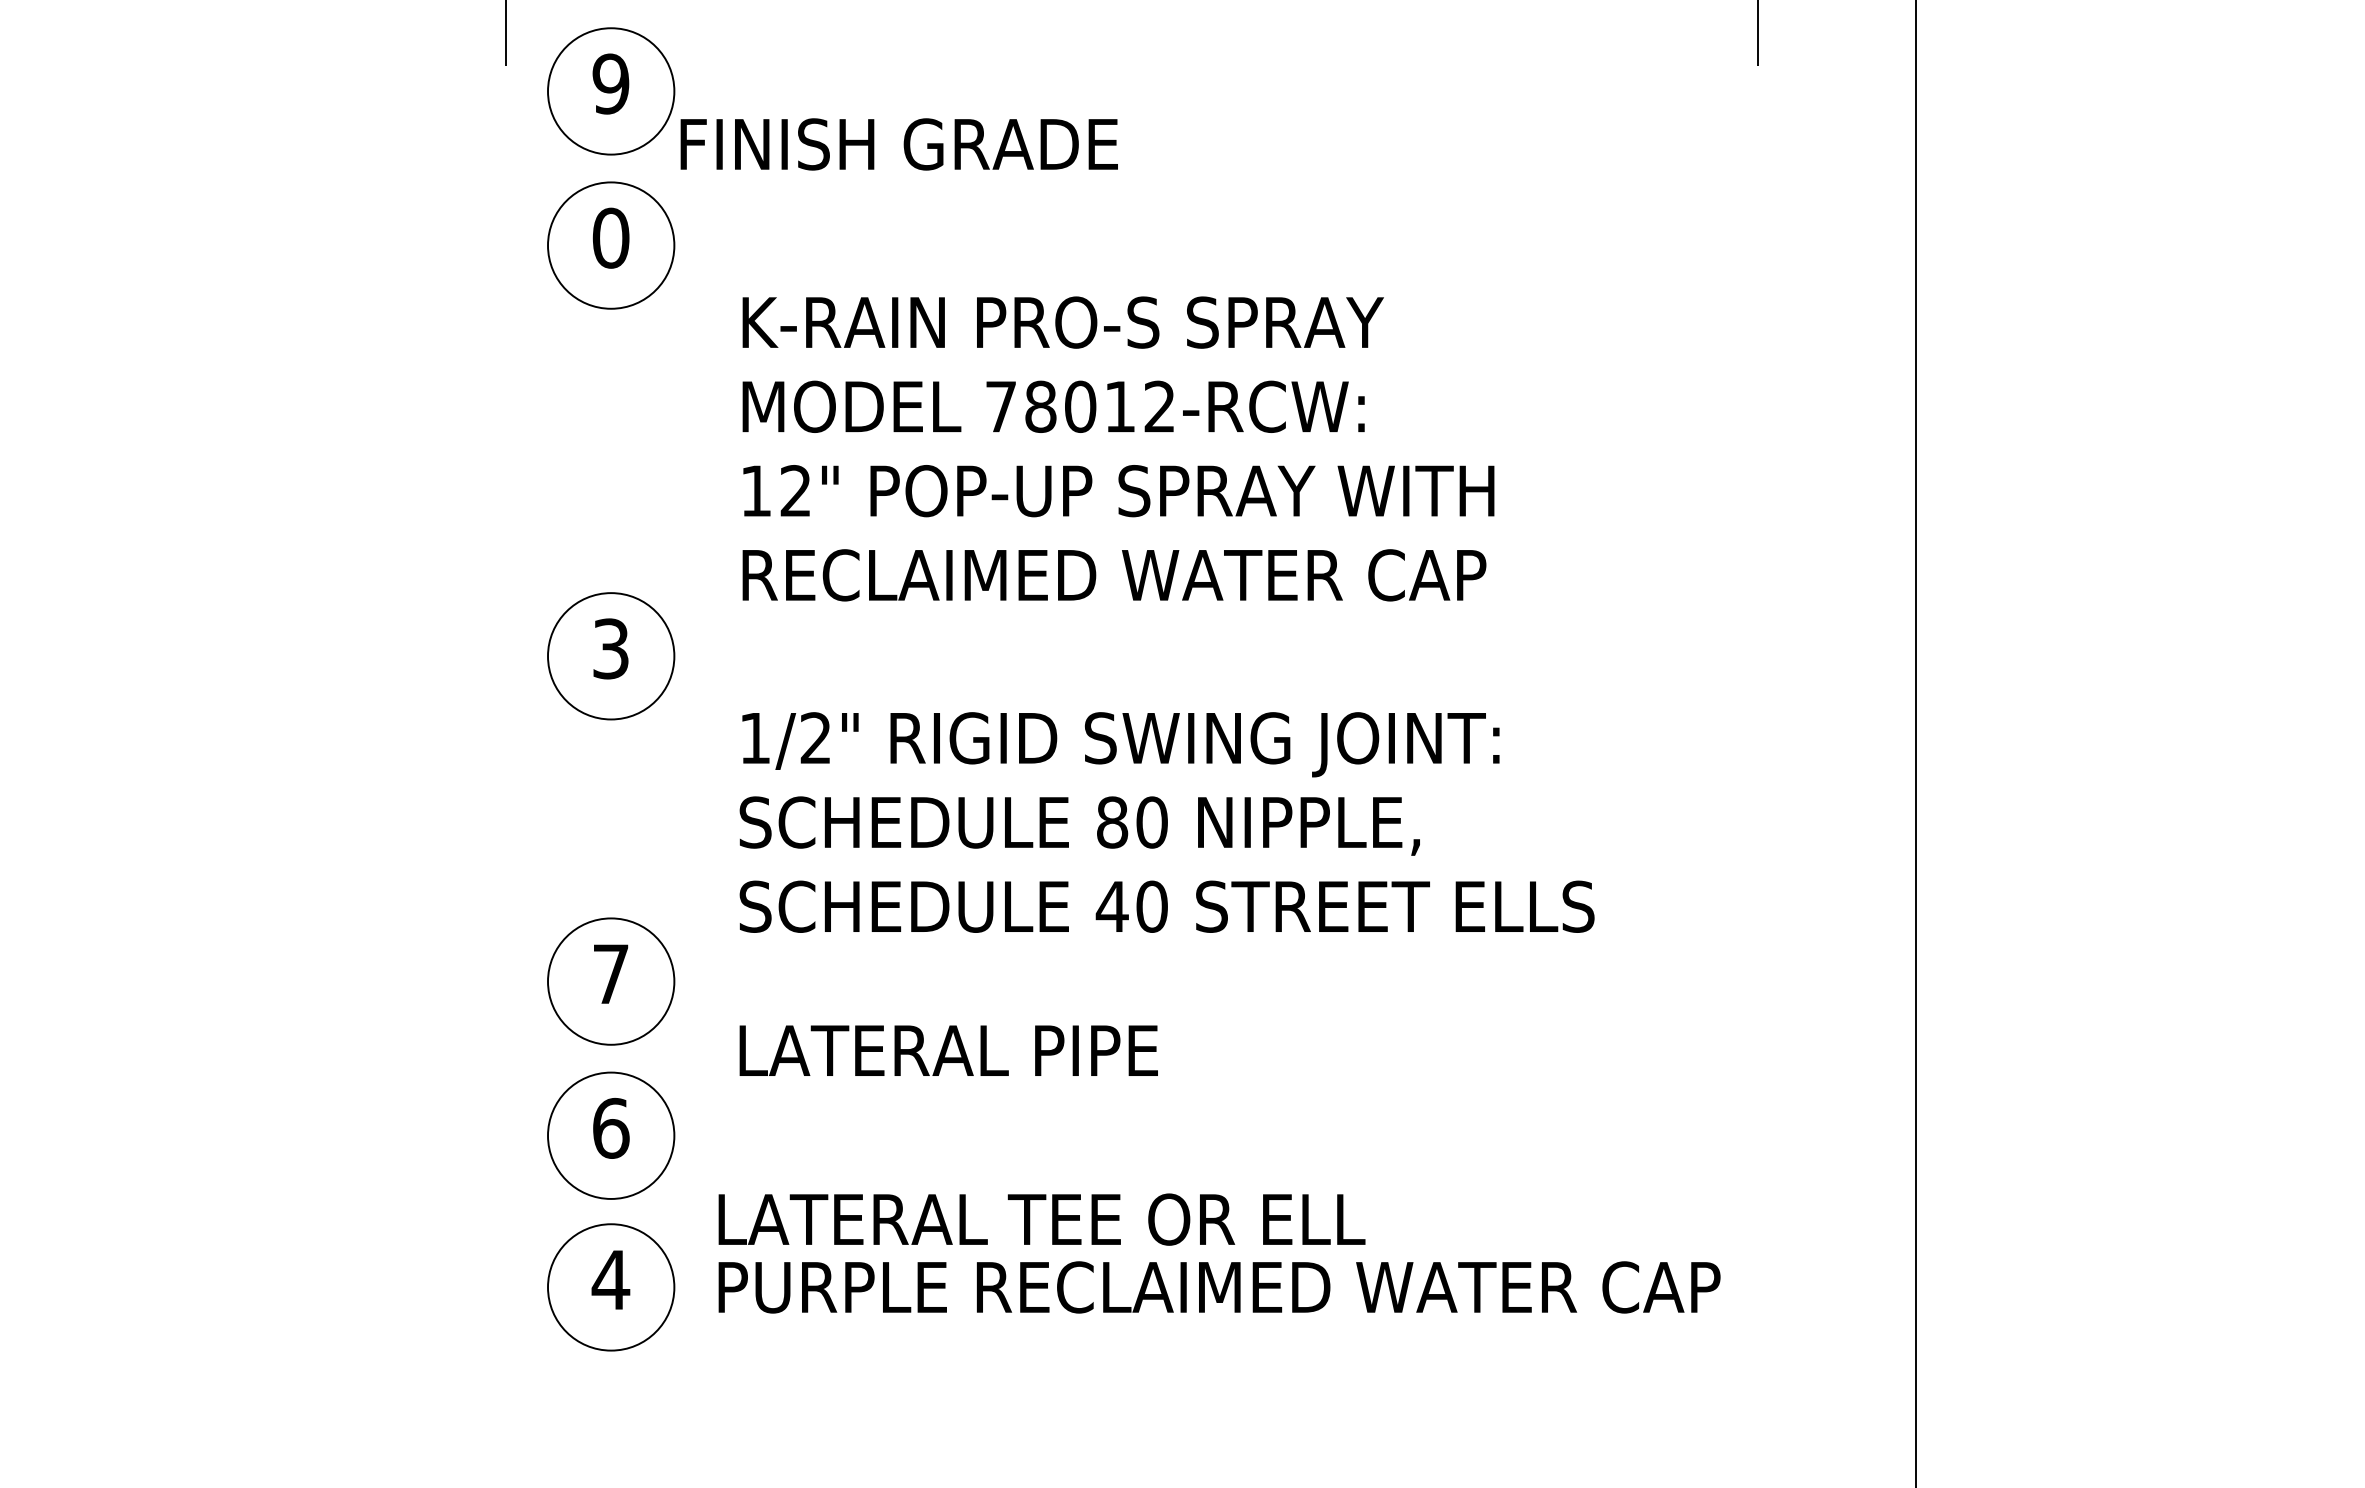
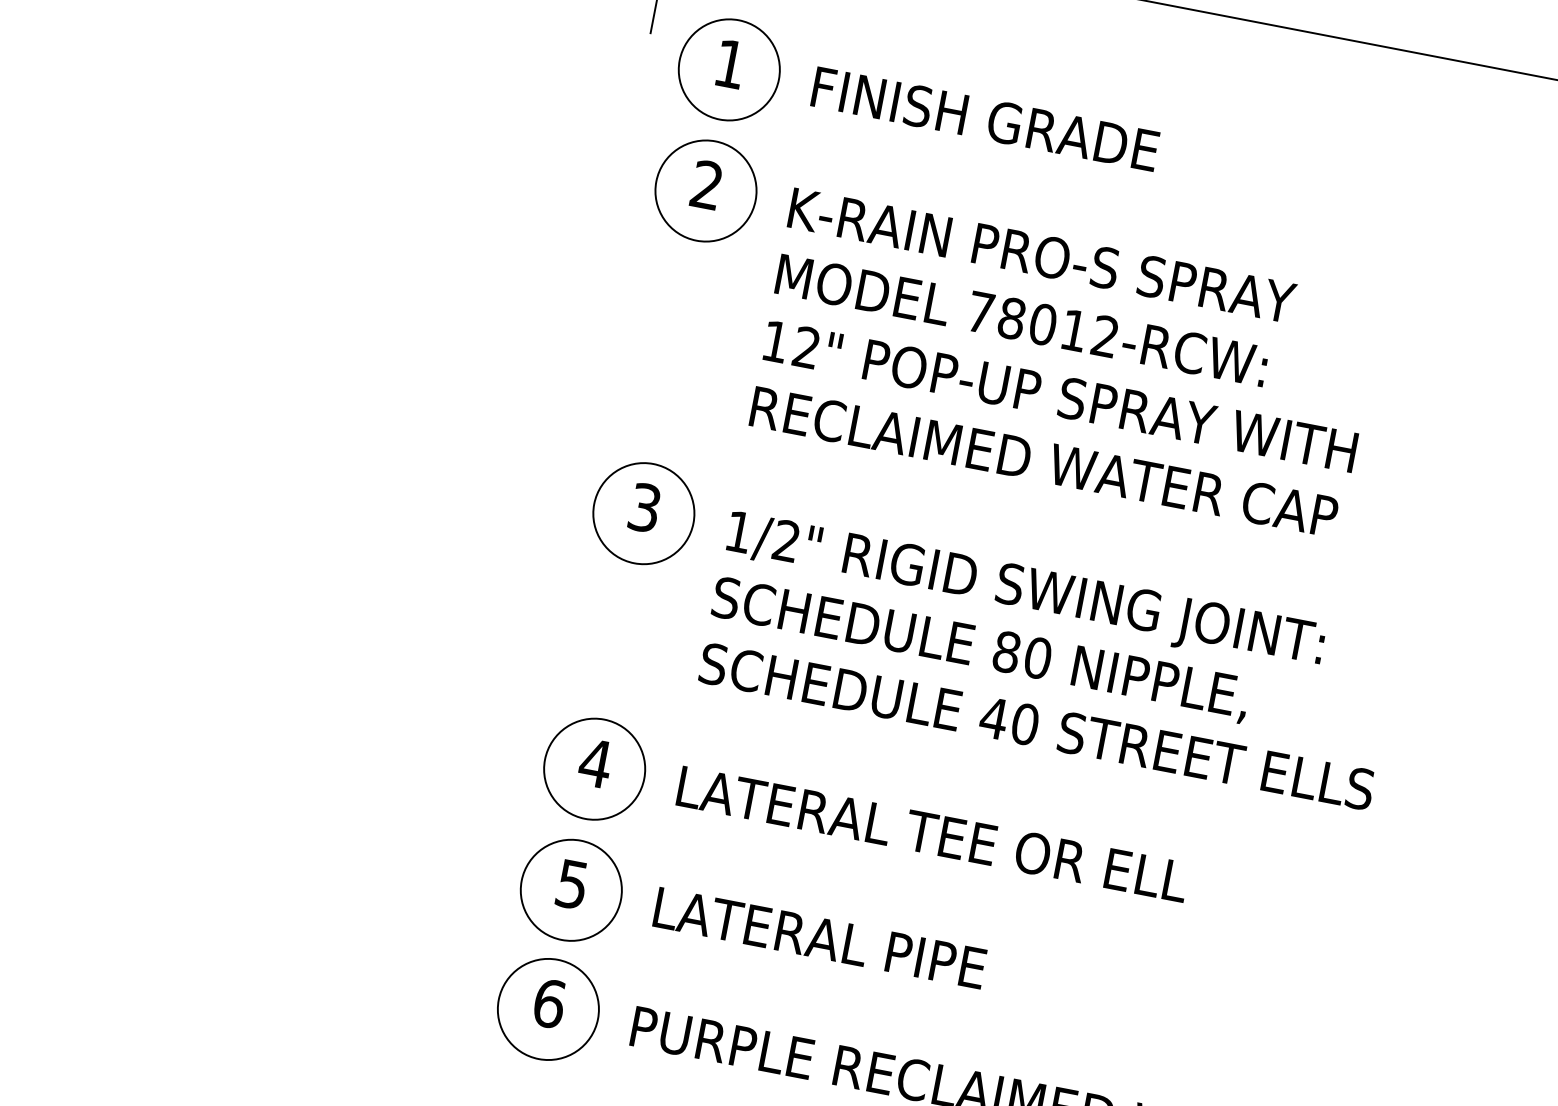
text: (610, 83) -> (729, 63), 9 -> 1
text: (898, 144) -> (984, 119), moved
text: (610, 237) -> (706, 184), 0 -> 2
text: (1118, 448) -> (1066, 363), moved
text: (1166, 822) -> (1049, 660), moved
text: (610, 973) -> (595, 762), 7 -> 4
text: (948, 1050) -> (819, 937), moved
text: (611, 1127) -> (572, 883), 6 -> 5
text: (1041, 1219) -> (932, 834), moved
text: (610, 1279) -> (549, 1003), 4 -> 6

